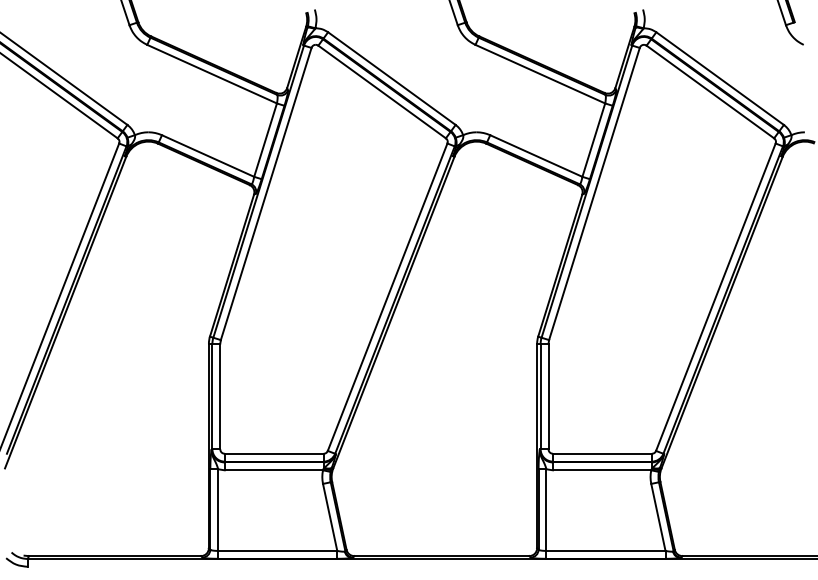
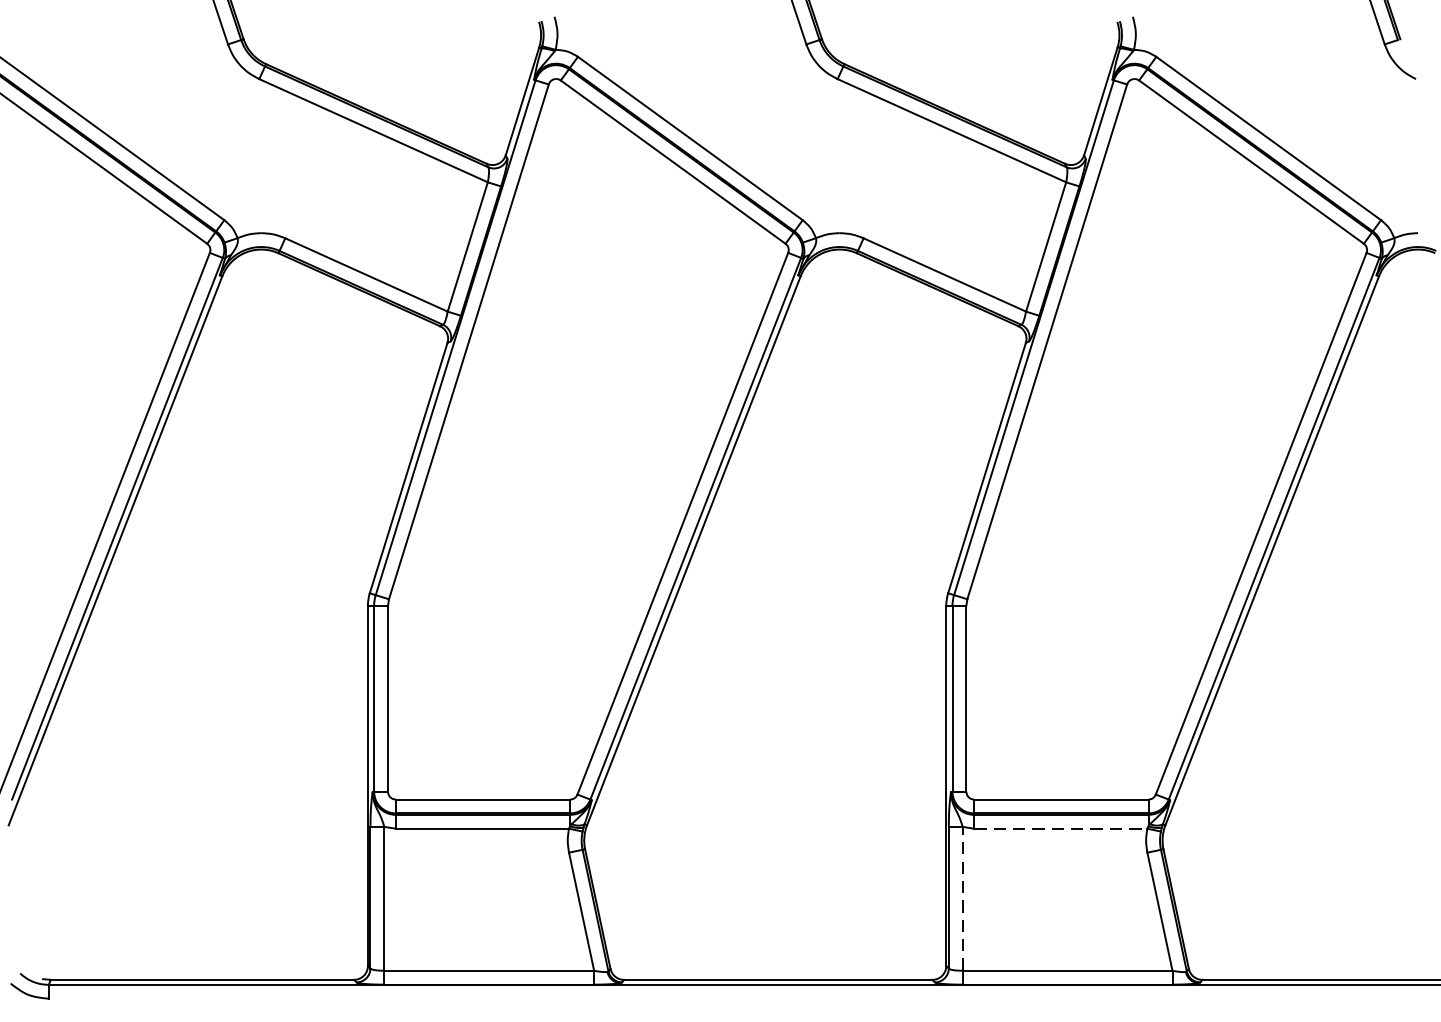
line: (602, 470) -> (1061, 829), solid -> dashed
line: (546, 510) -> (962, 899), solid -> dashed

